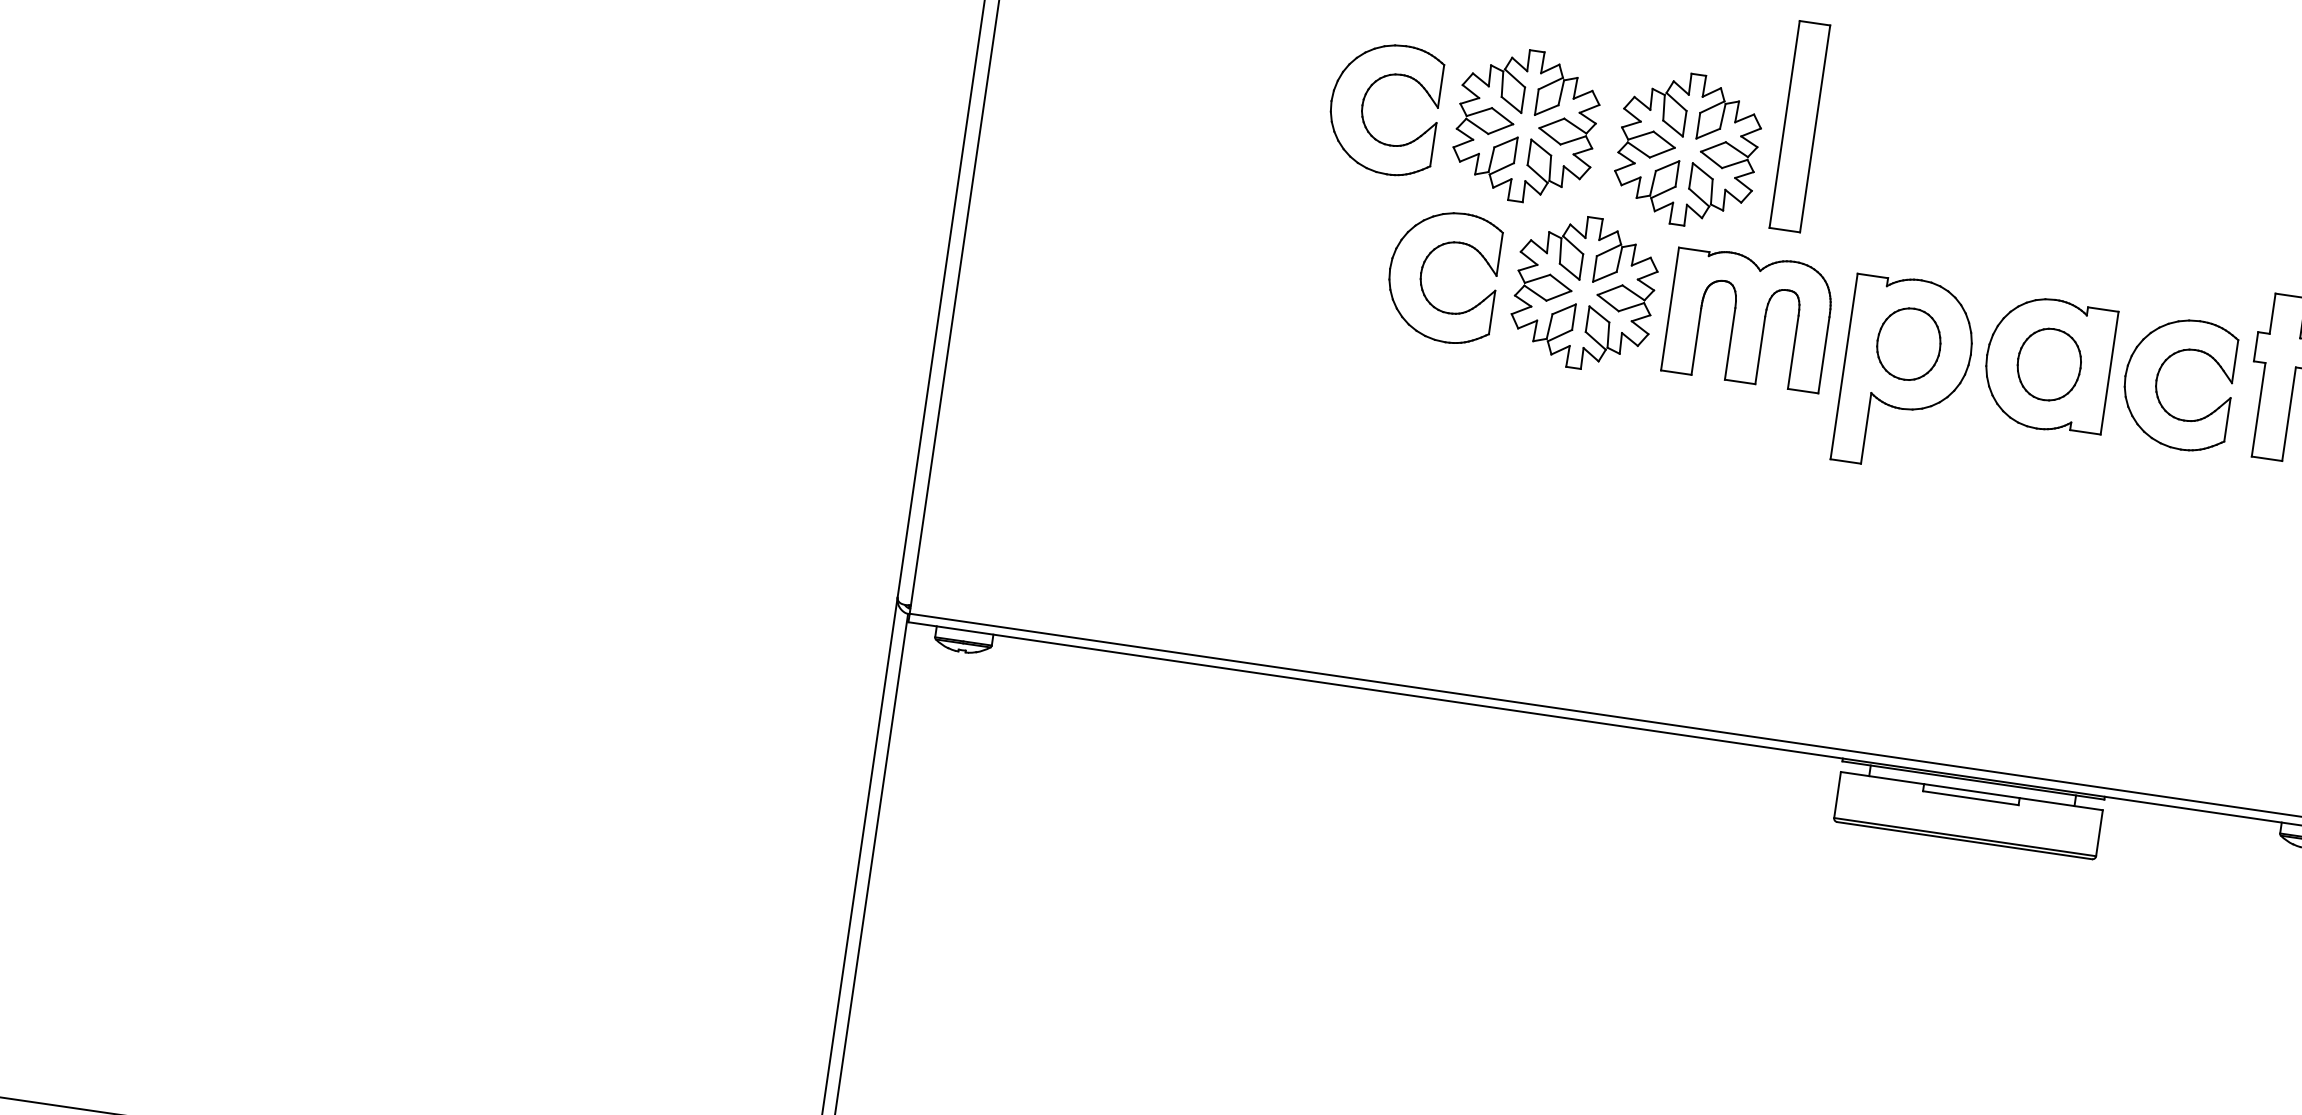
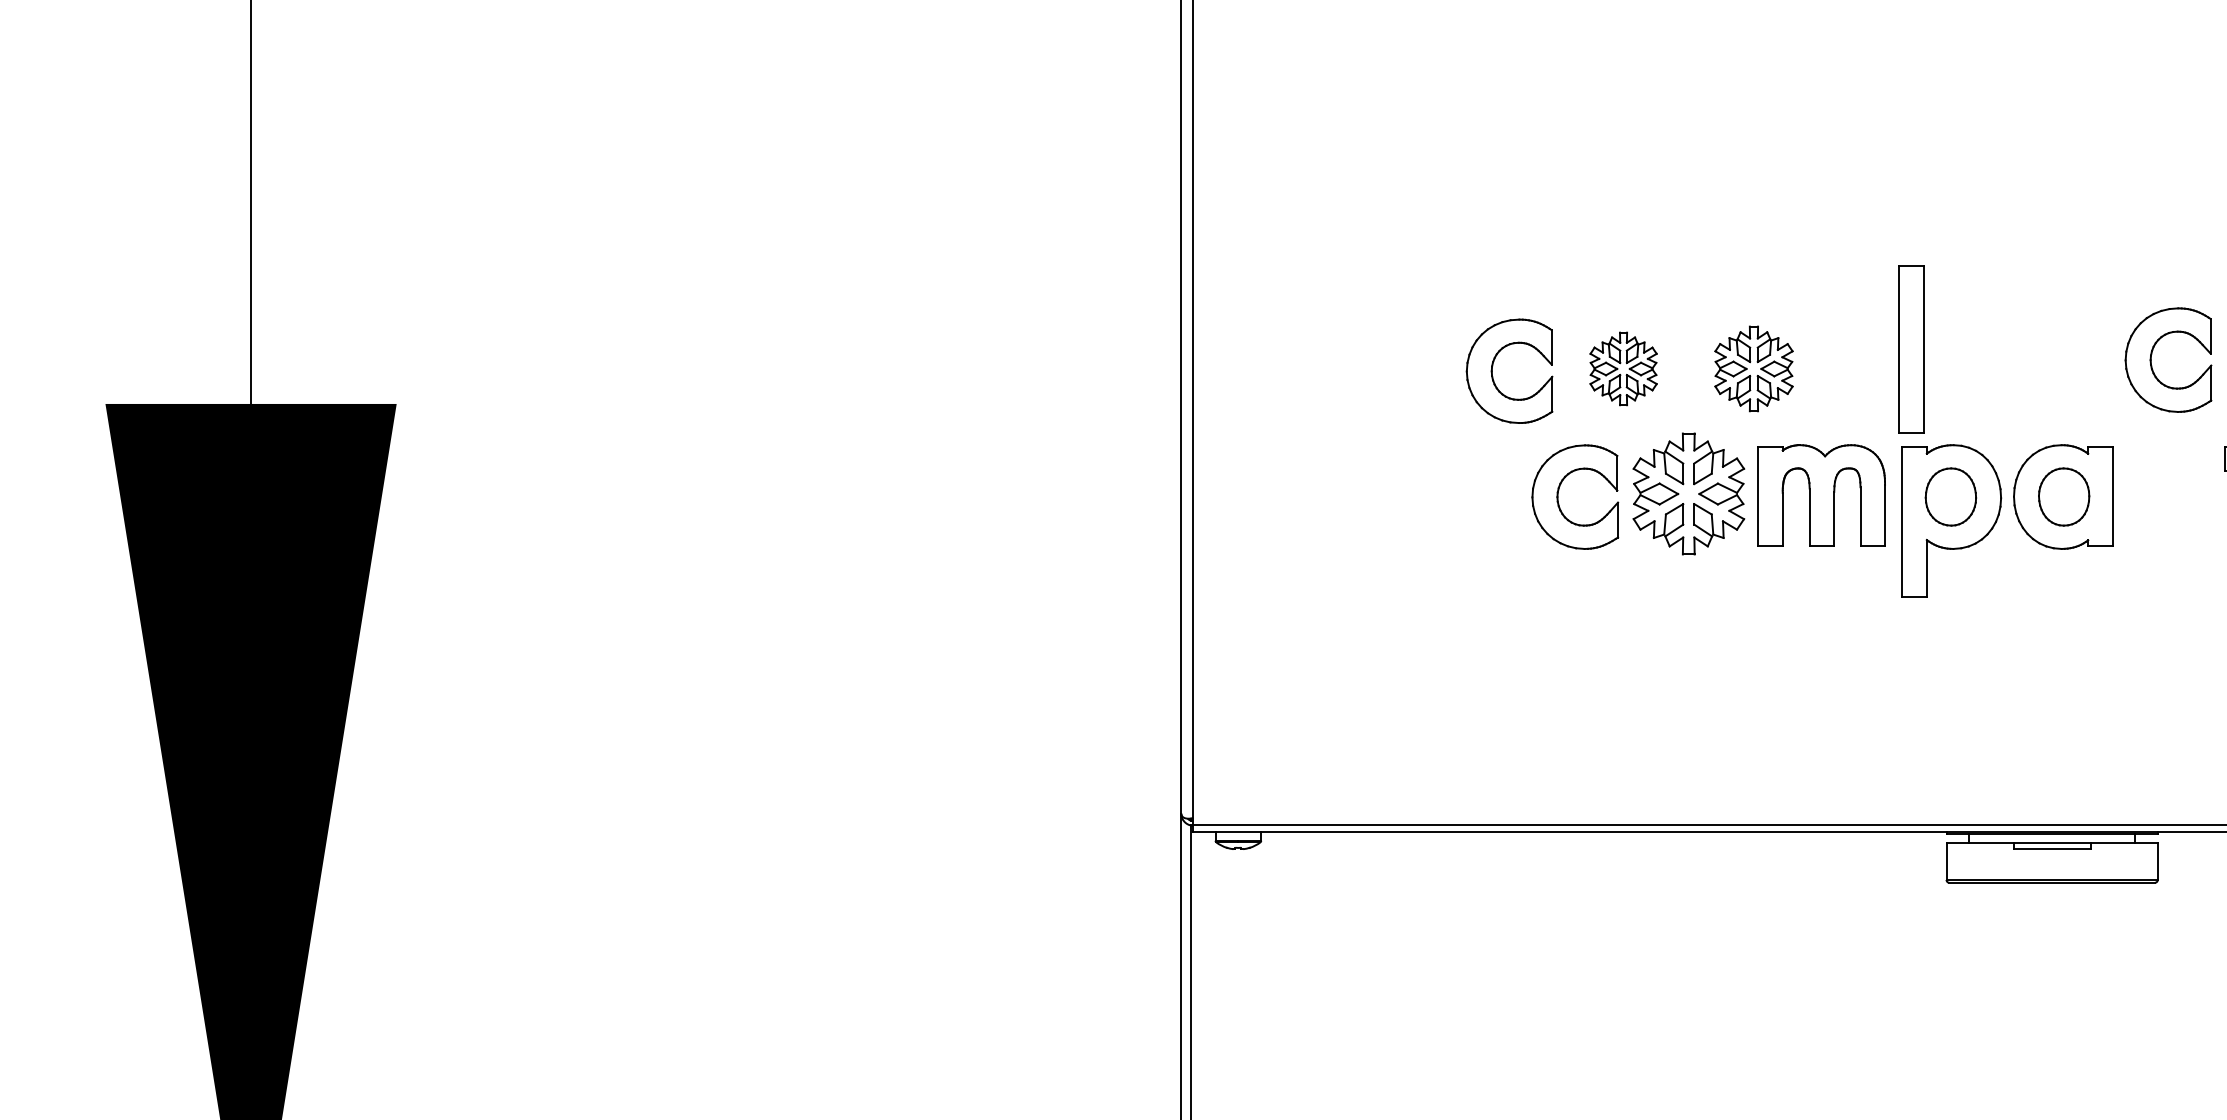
part: (1526, 125) -> (1623, 368), size x0.6
part: (1799, 126) -> (1911, 349), moved
part: (1687, 149) -> (1753, 368), size x0.7
part: (2159, 373) -> (2152, 354), moved

